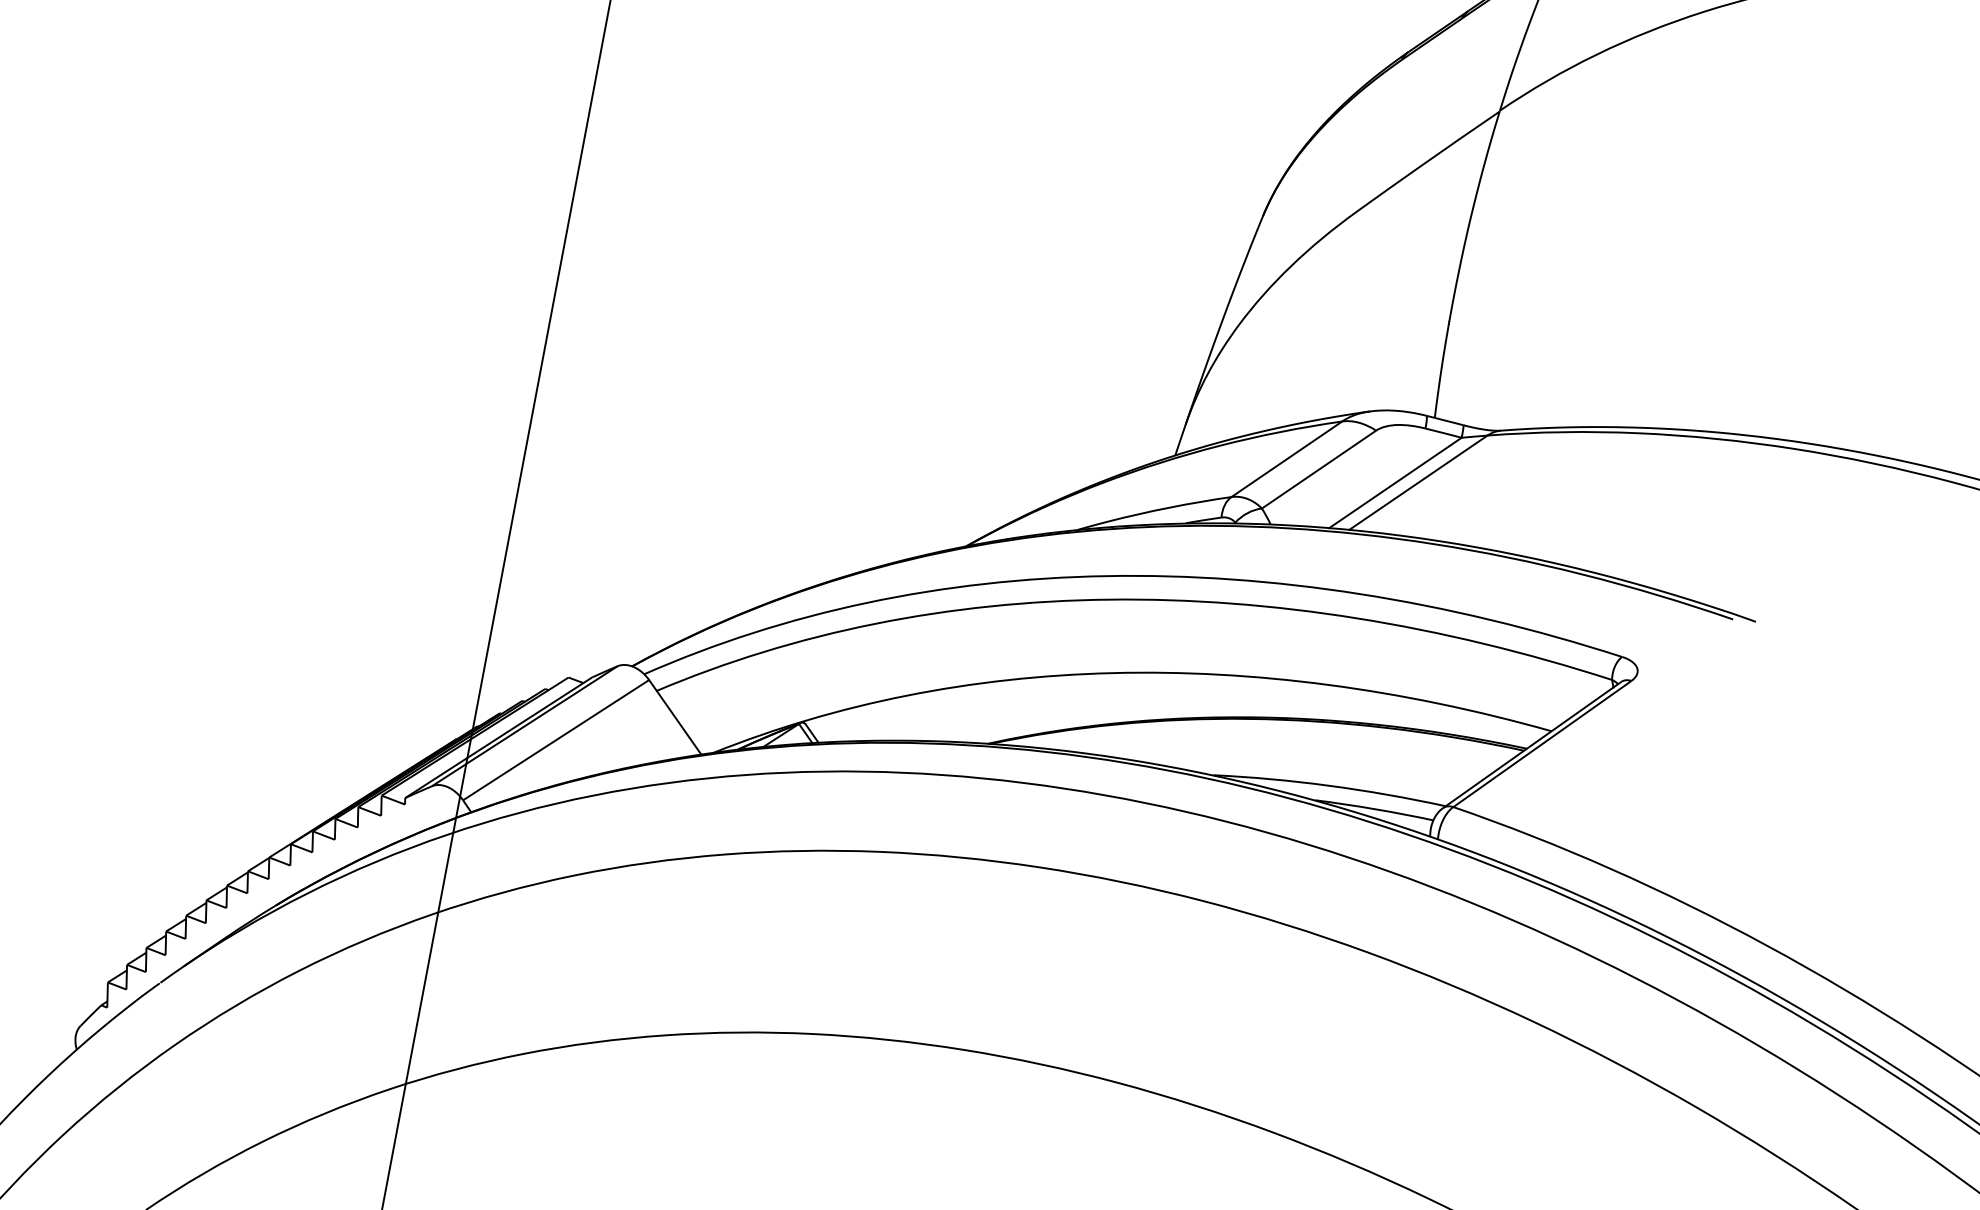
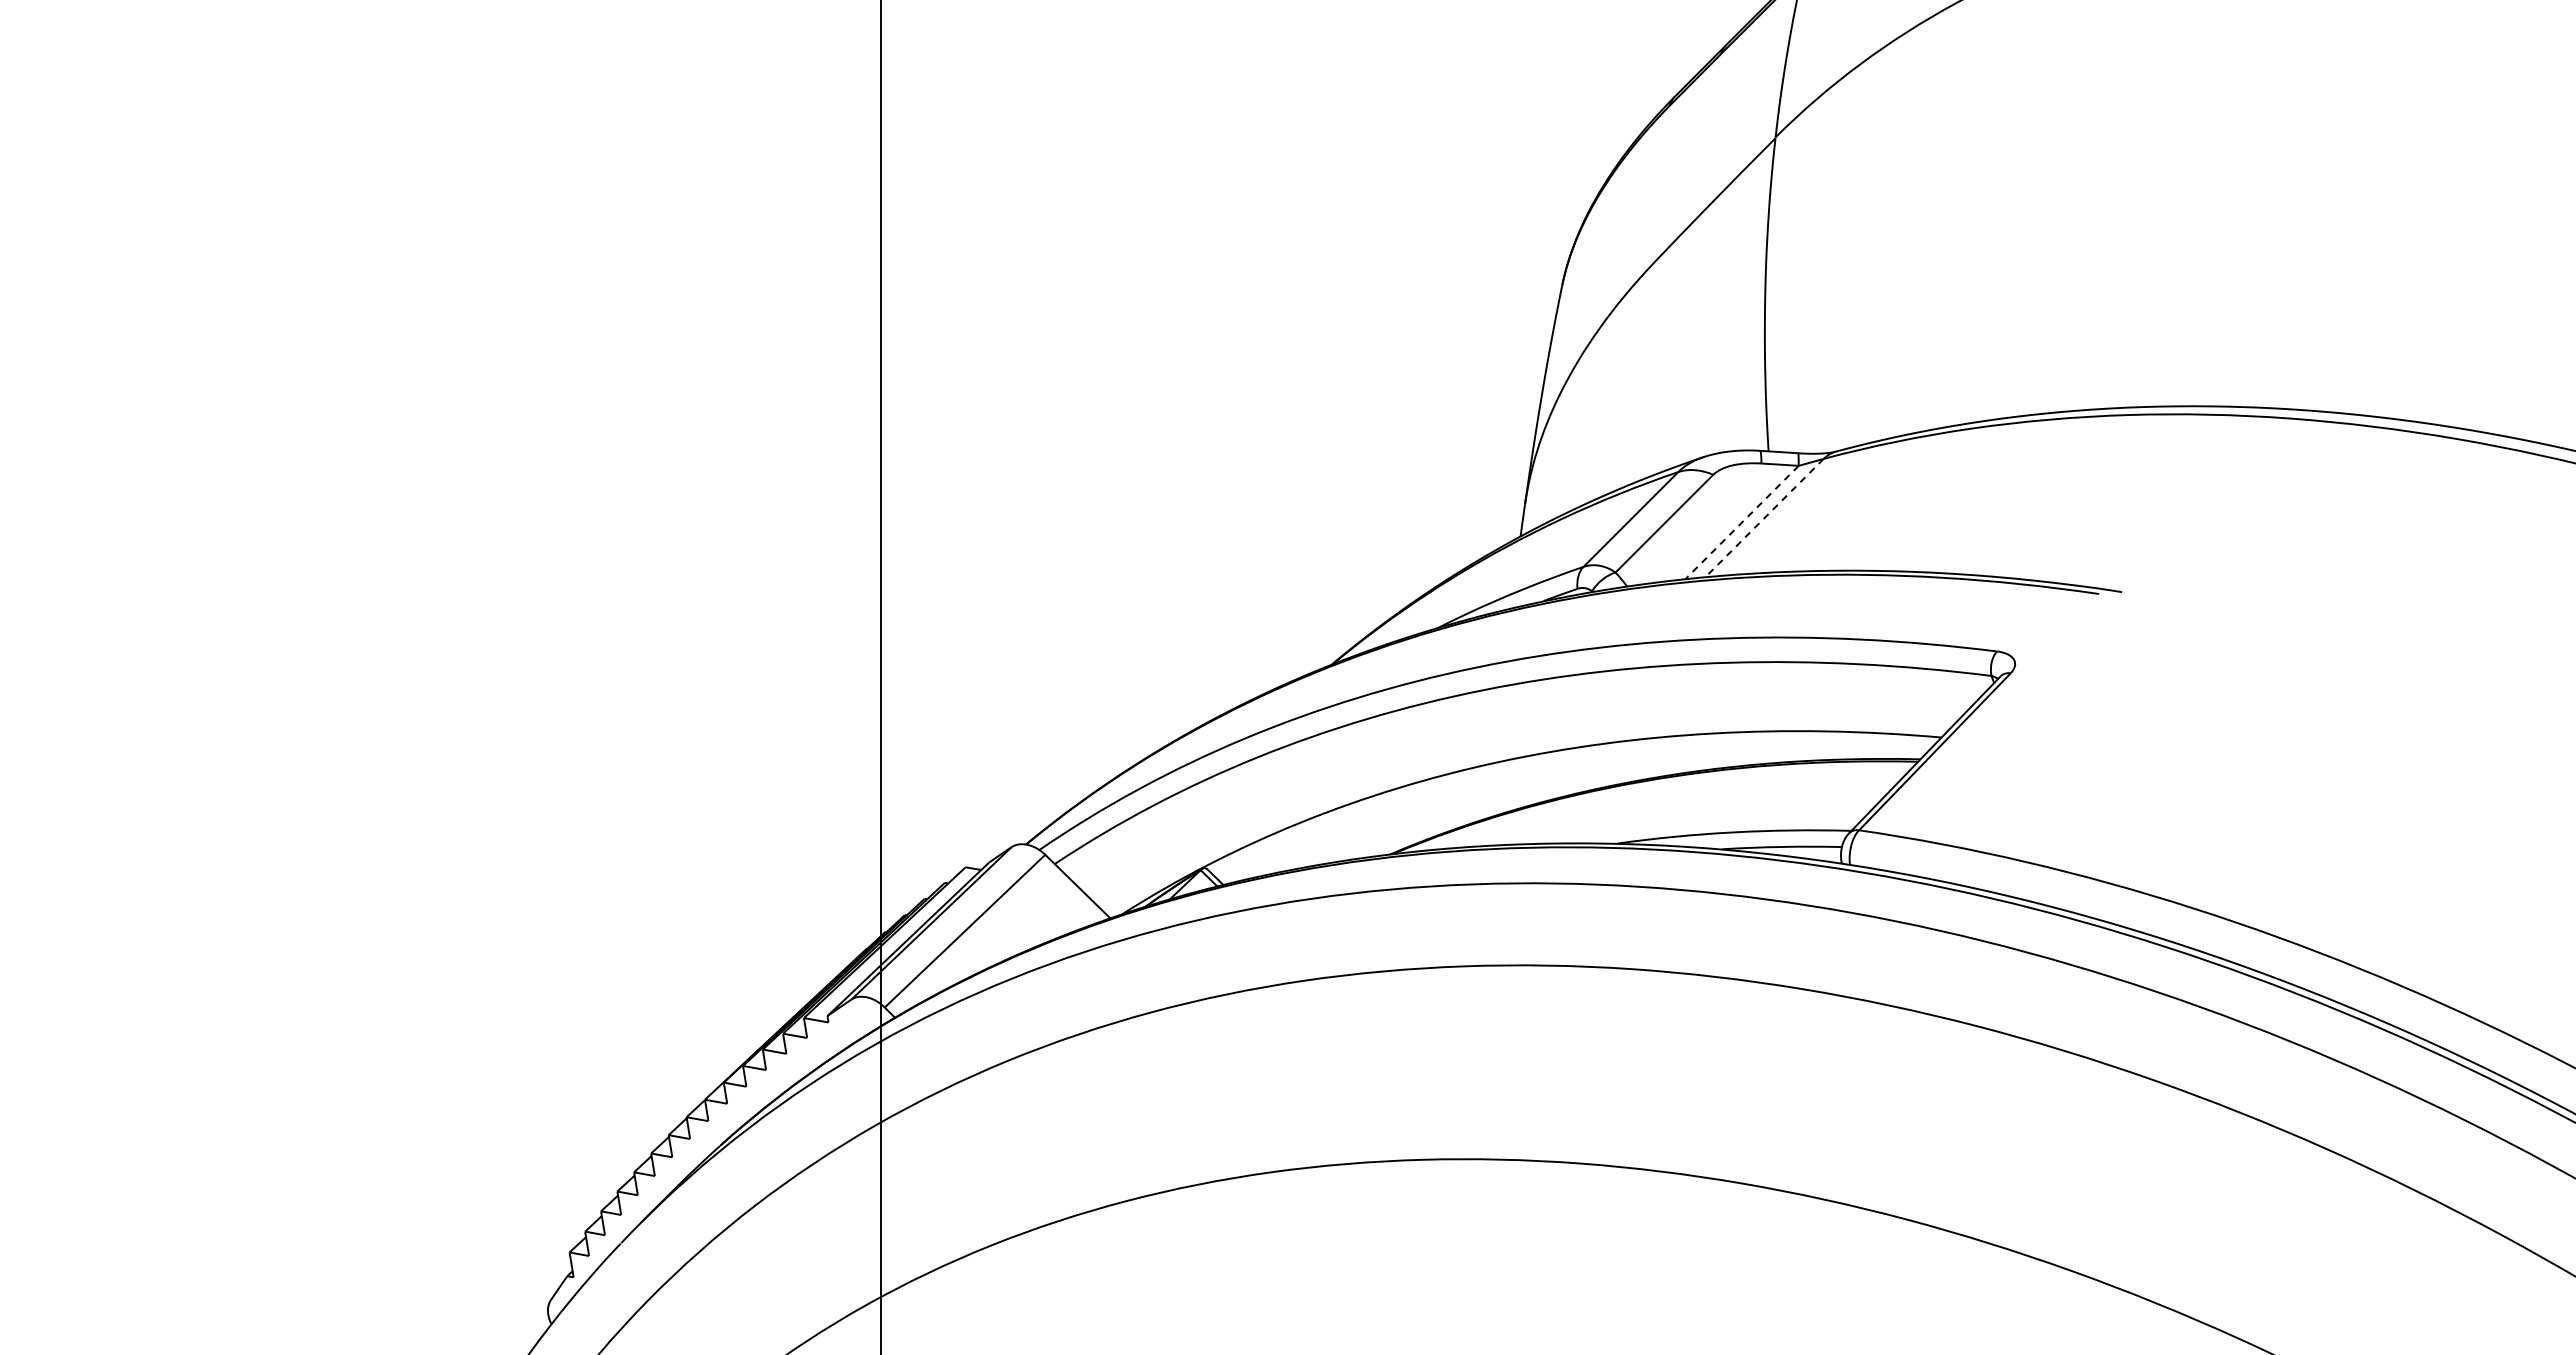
line: (1394, 482) -> (1741, 522), solid -> dashed
line: (1418, 483) -> (1764, 518), solid -> dashed

